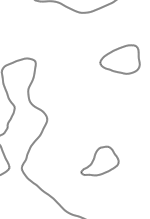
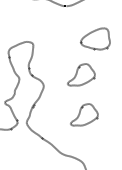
part: (99, 106) -> (81, 74), added

